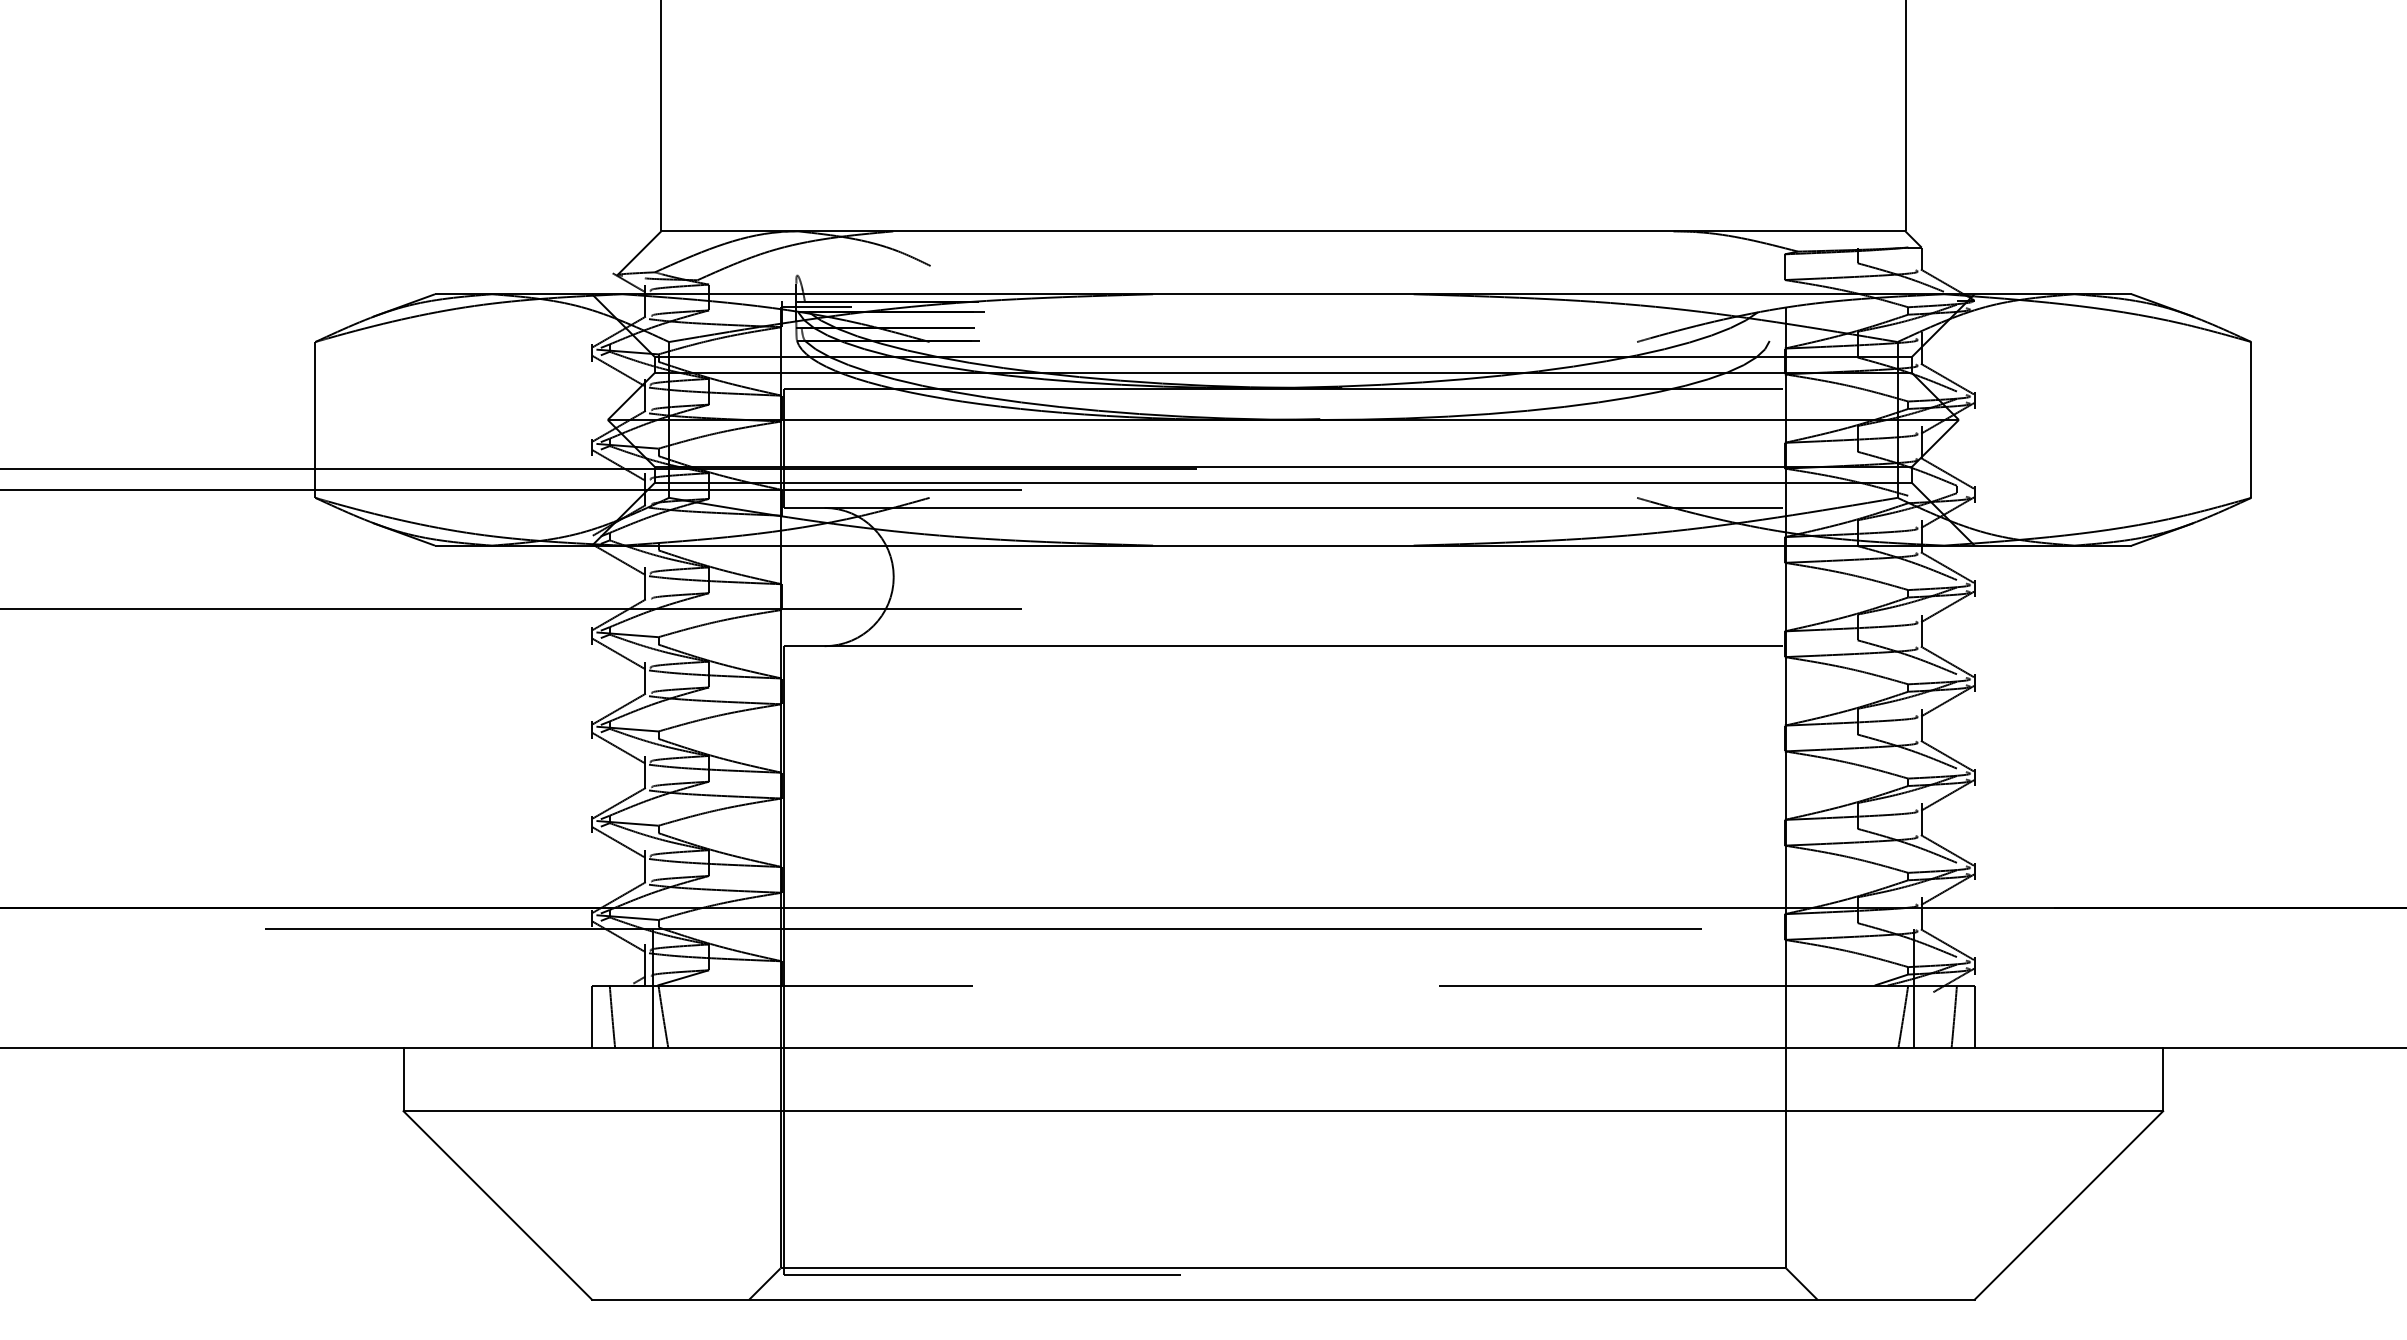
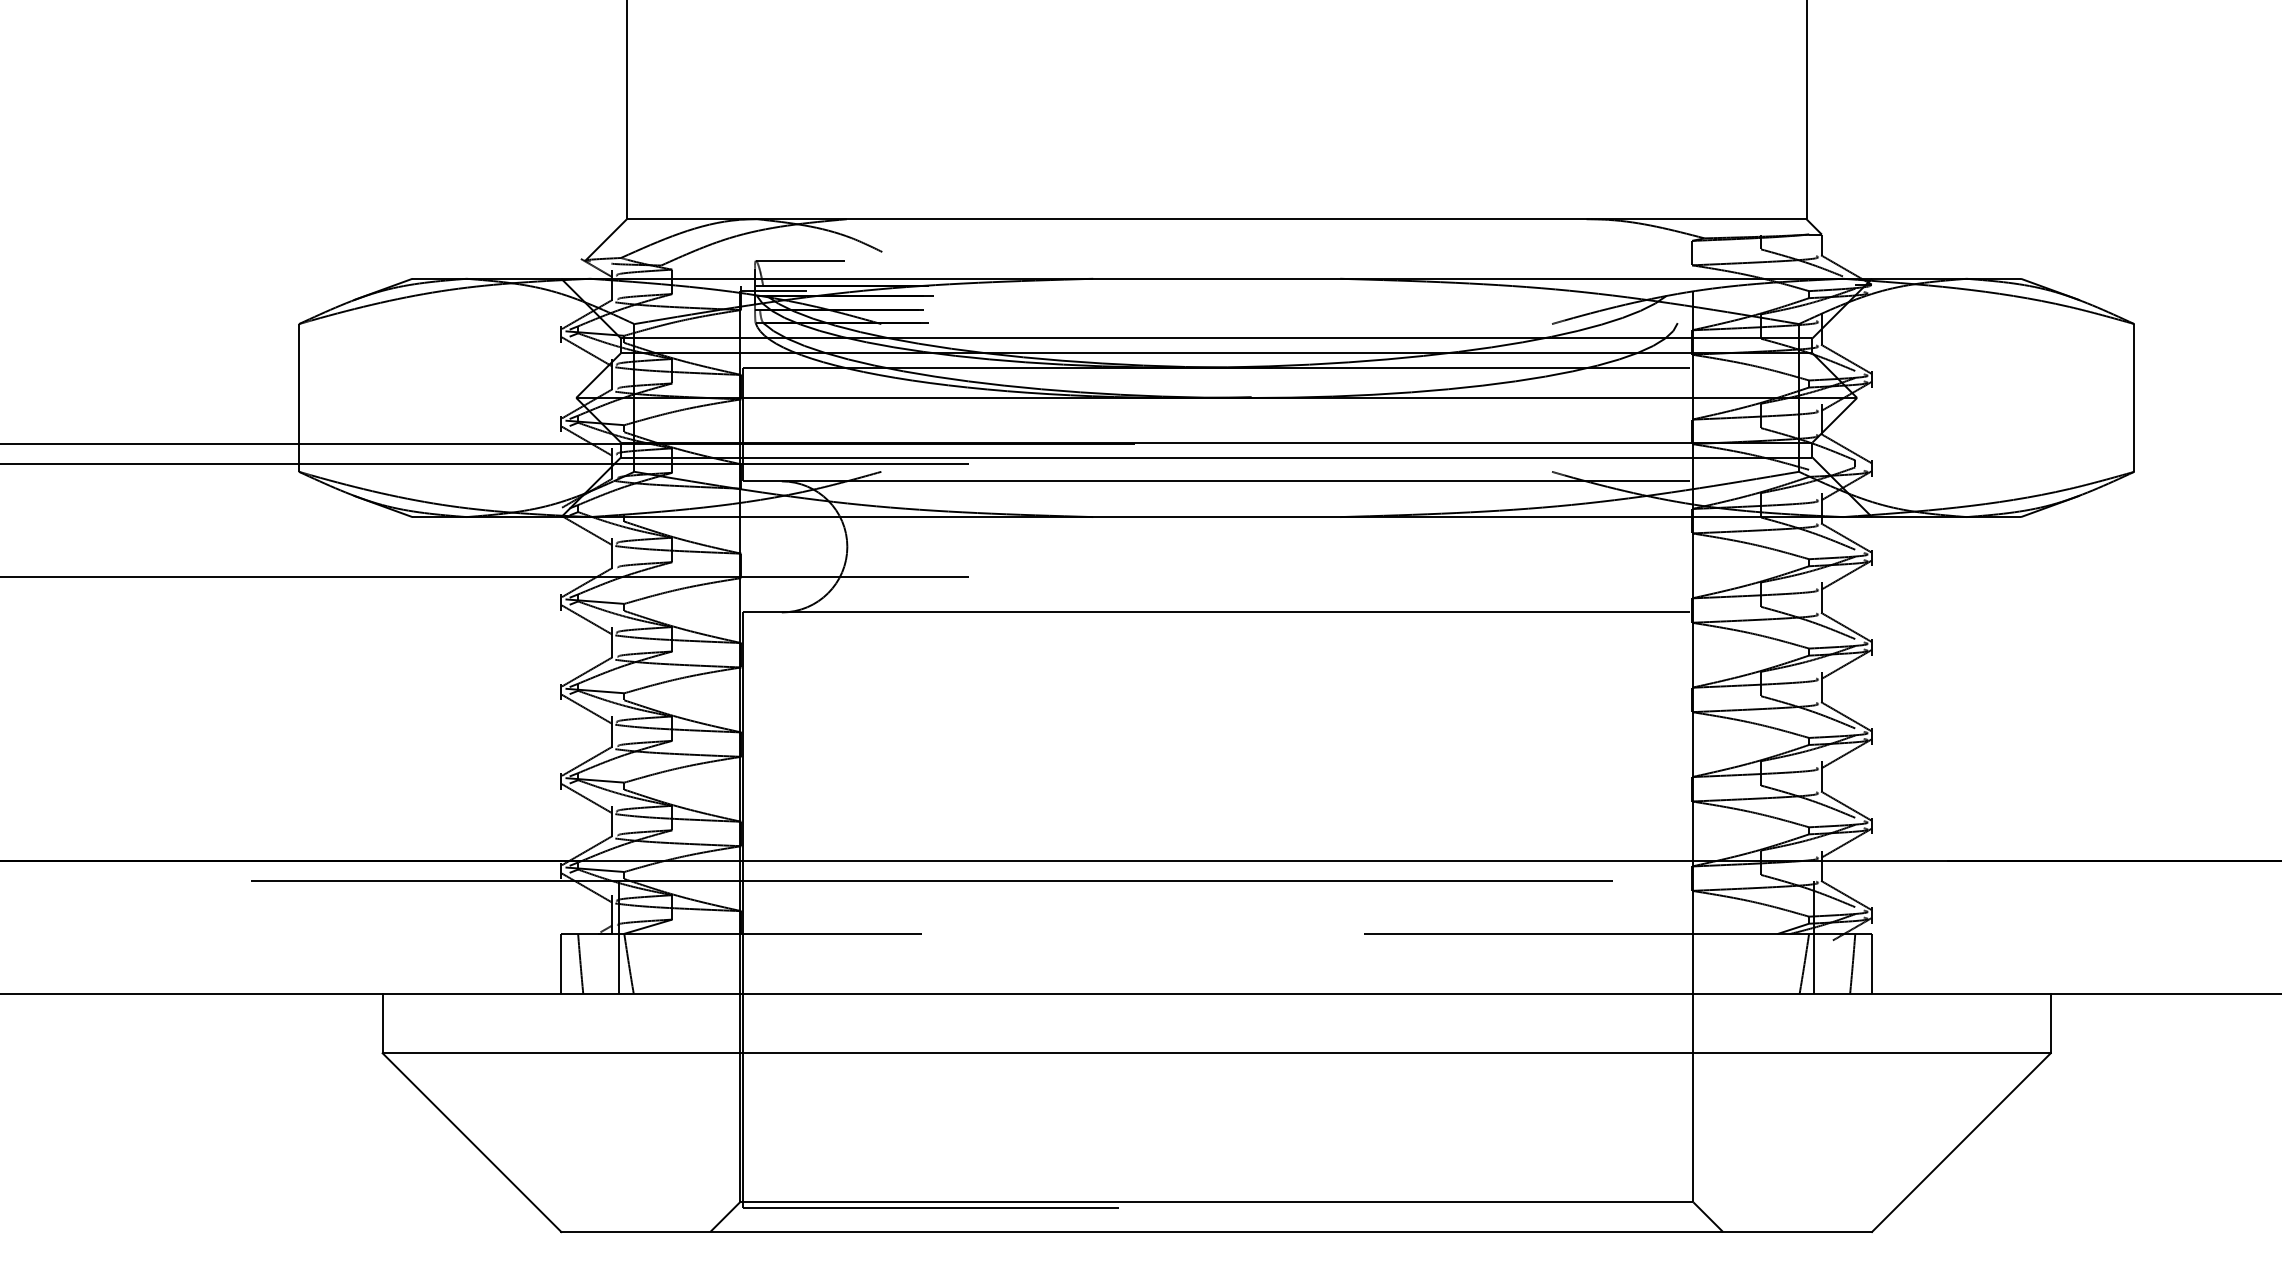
line: (844, 275) -> (800, 261), added

